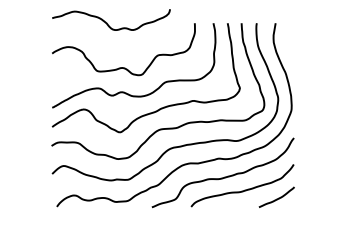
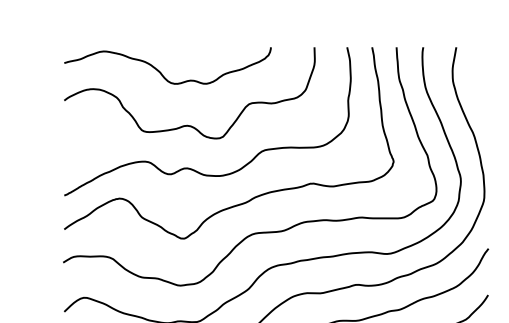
curve: (107, 22) -> (161, 70), moved

